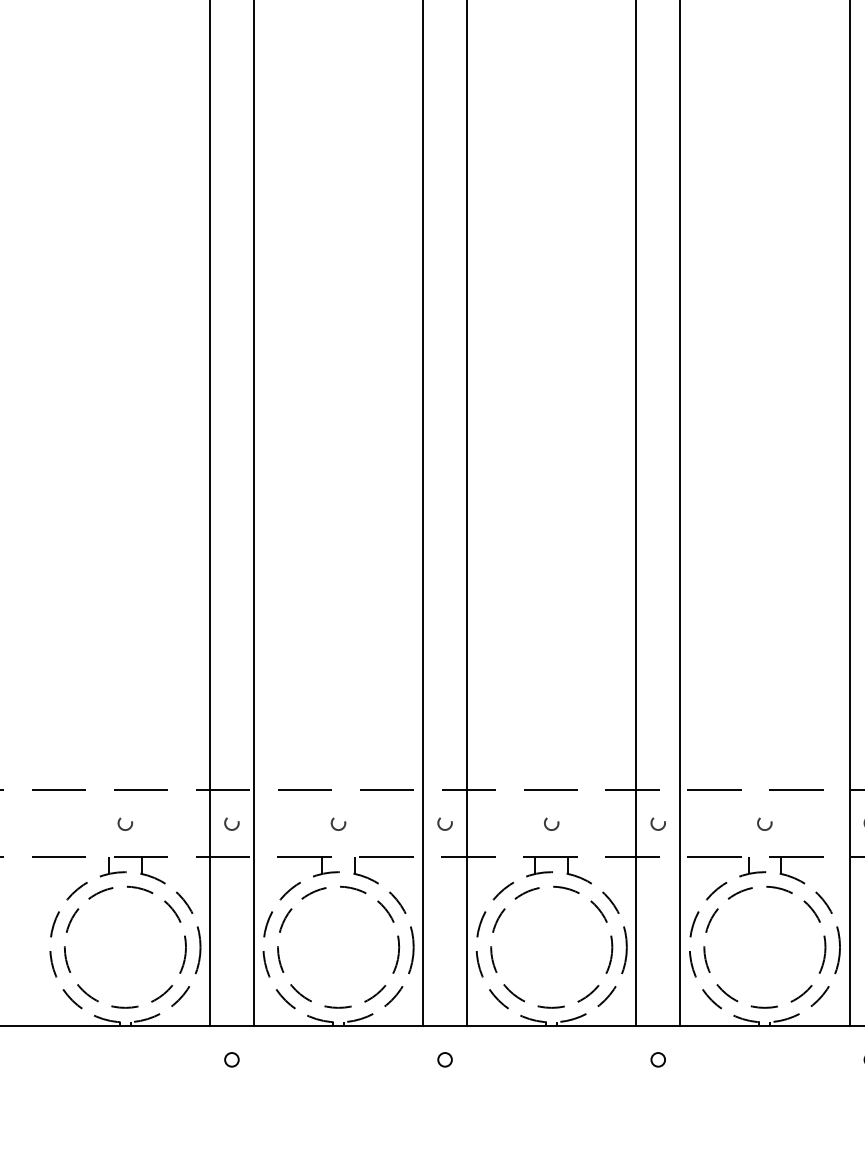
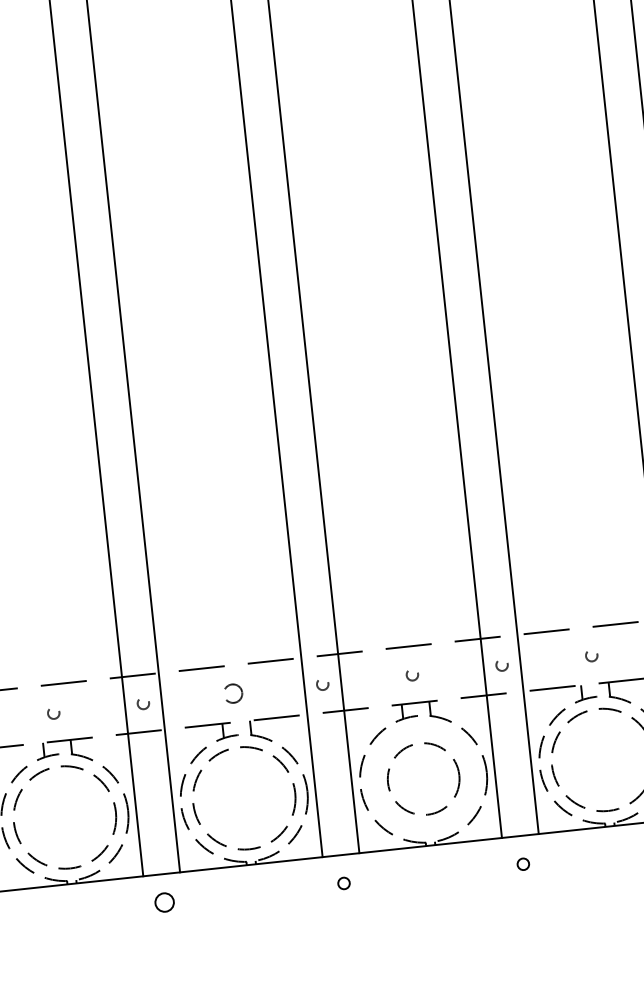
circle: (338, 823) -> (233, 694), size x1.6
circle: (551, 946) -> (423, 778), size x0.7
circle: (231, 1059) -> (164, 902), size x1.6

